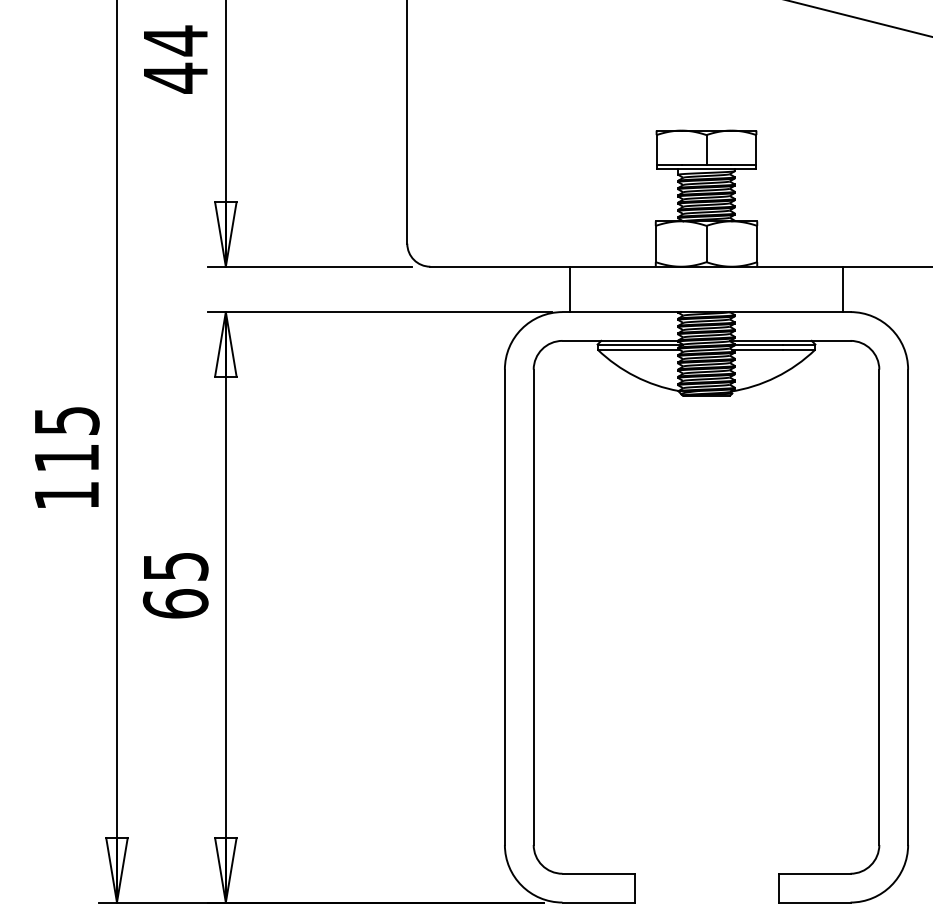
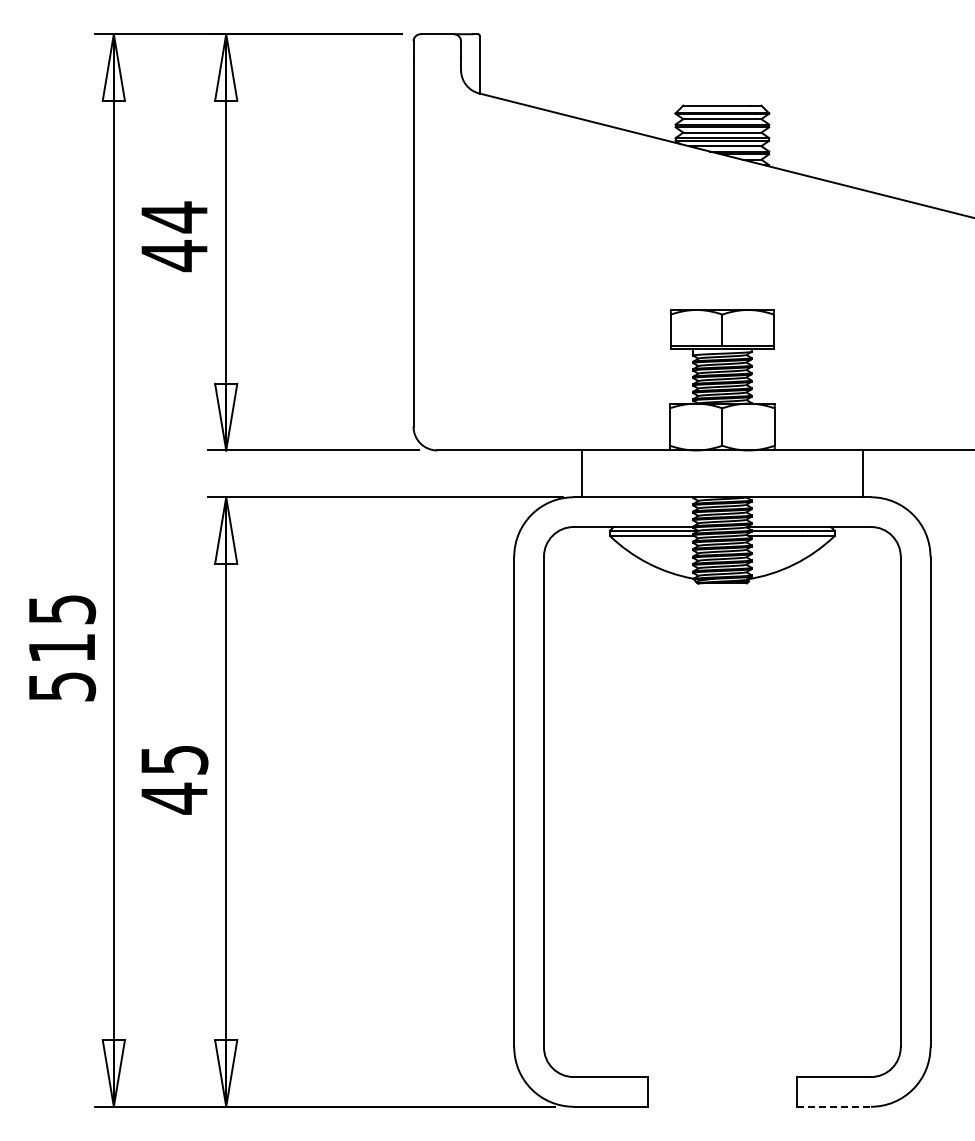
text: (67, 495) -> (62, 686), 115 -> 515
text: (175, 603) -> (174, 798), 65 -> 45
line: (815, 902) -> (834, 1106), solid -> dashed

